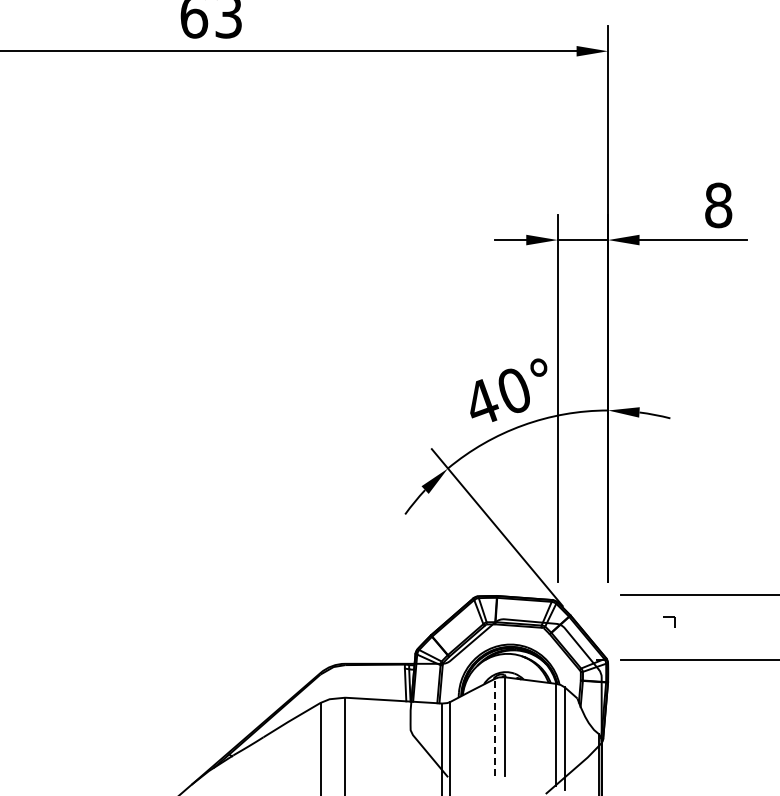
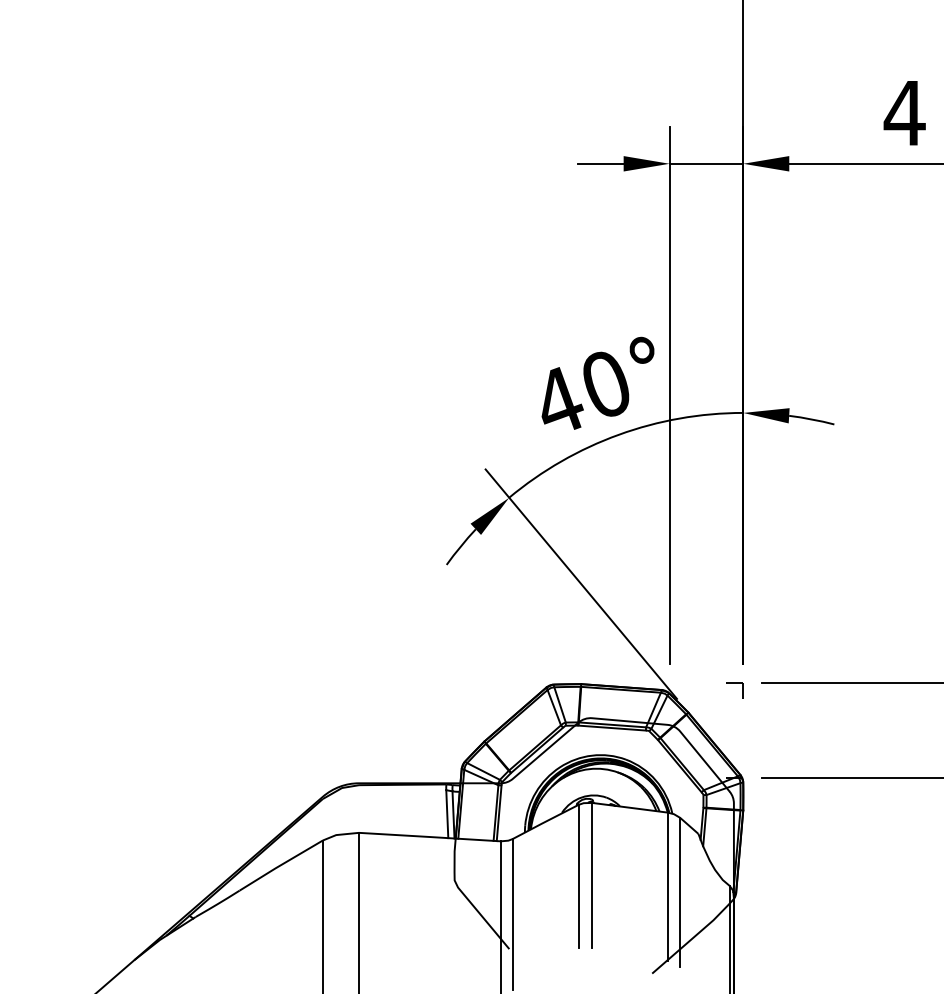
text: (718, 205) -> (904, 113), 8 -> 4
part: (669, 621) -> (735, 689), moved
line: (495, 727) -> (578, 876), dashed -> solid

